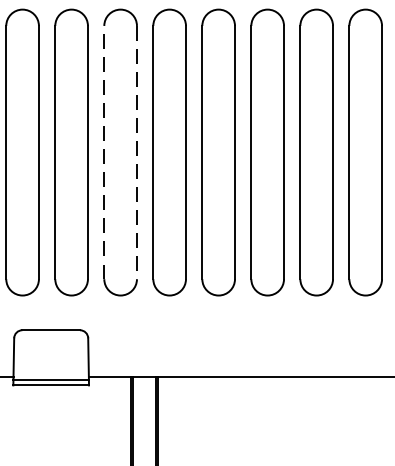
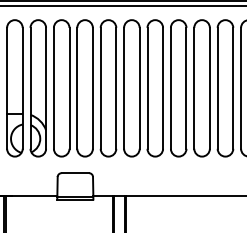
line: (103, 150) -> (100, 87), dashed -> solid
line: (137, 152) -> (116, 88), dashed -> solid

